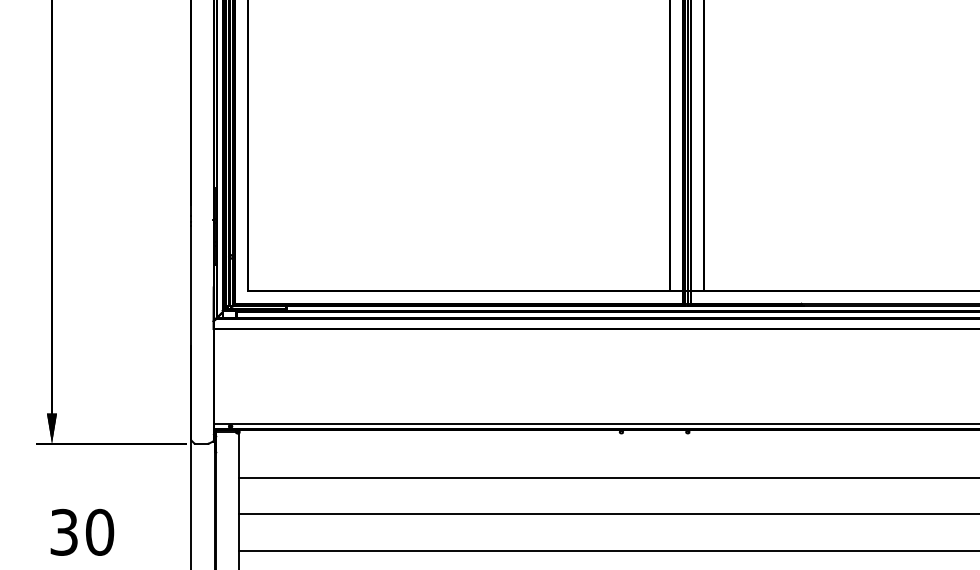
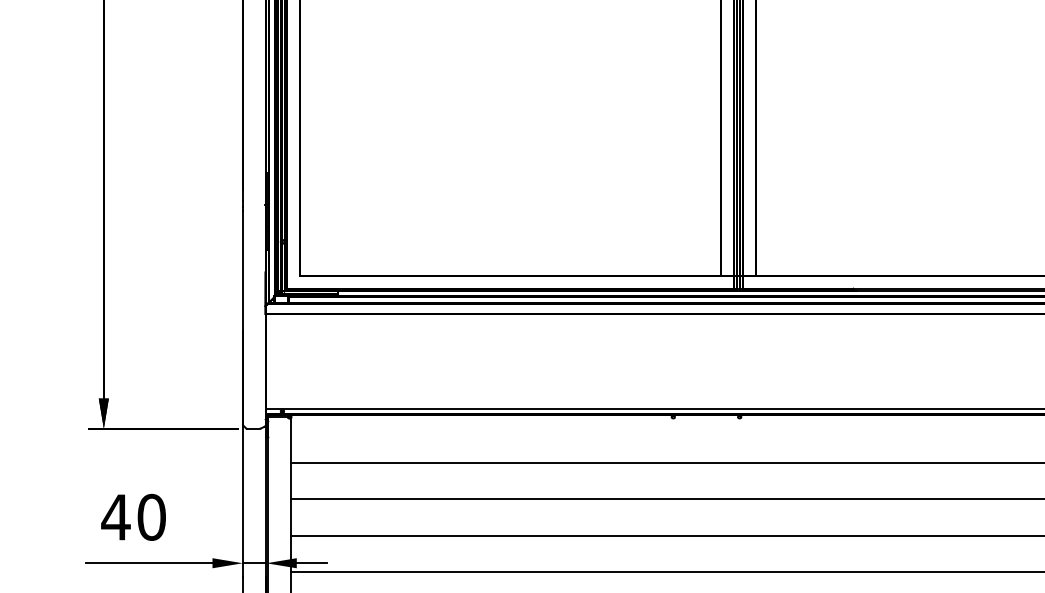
text: (63, 531) -> (115, 516), 30 -> 40

